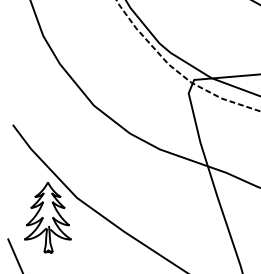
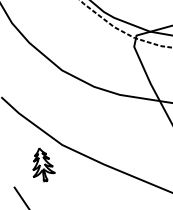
part: (47, 217) -> (41, 164), size x0.6

